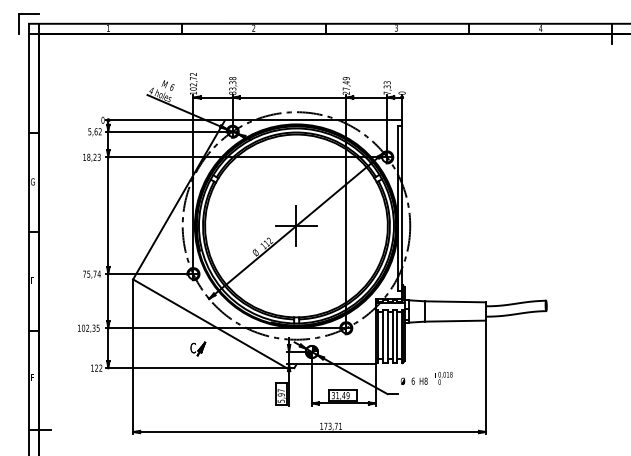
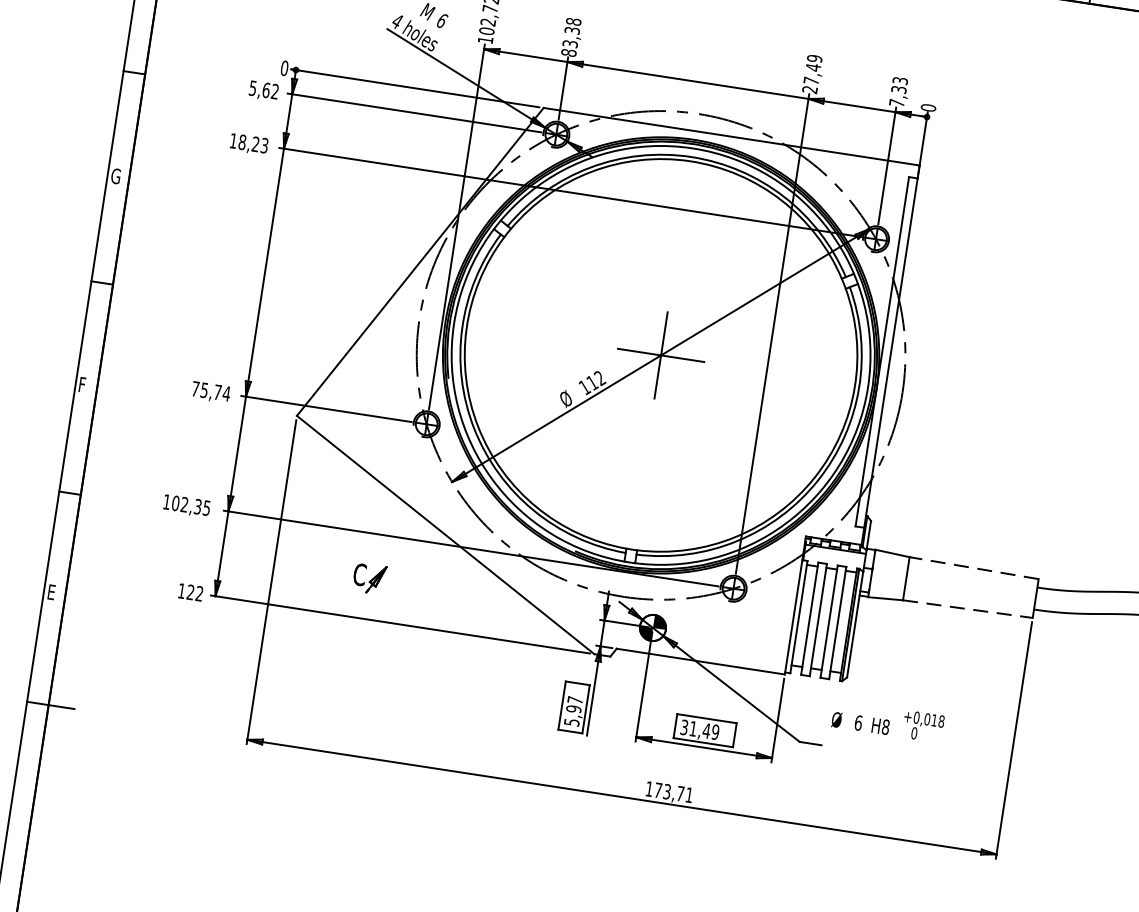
line: (455, 301) -> (974, 567), solid -> dashed
line: (456, 321) -> (969, 610), solid -> dashed
part: (198, 348) -> (370, 577), moved

